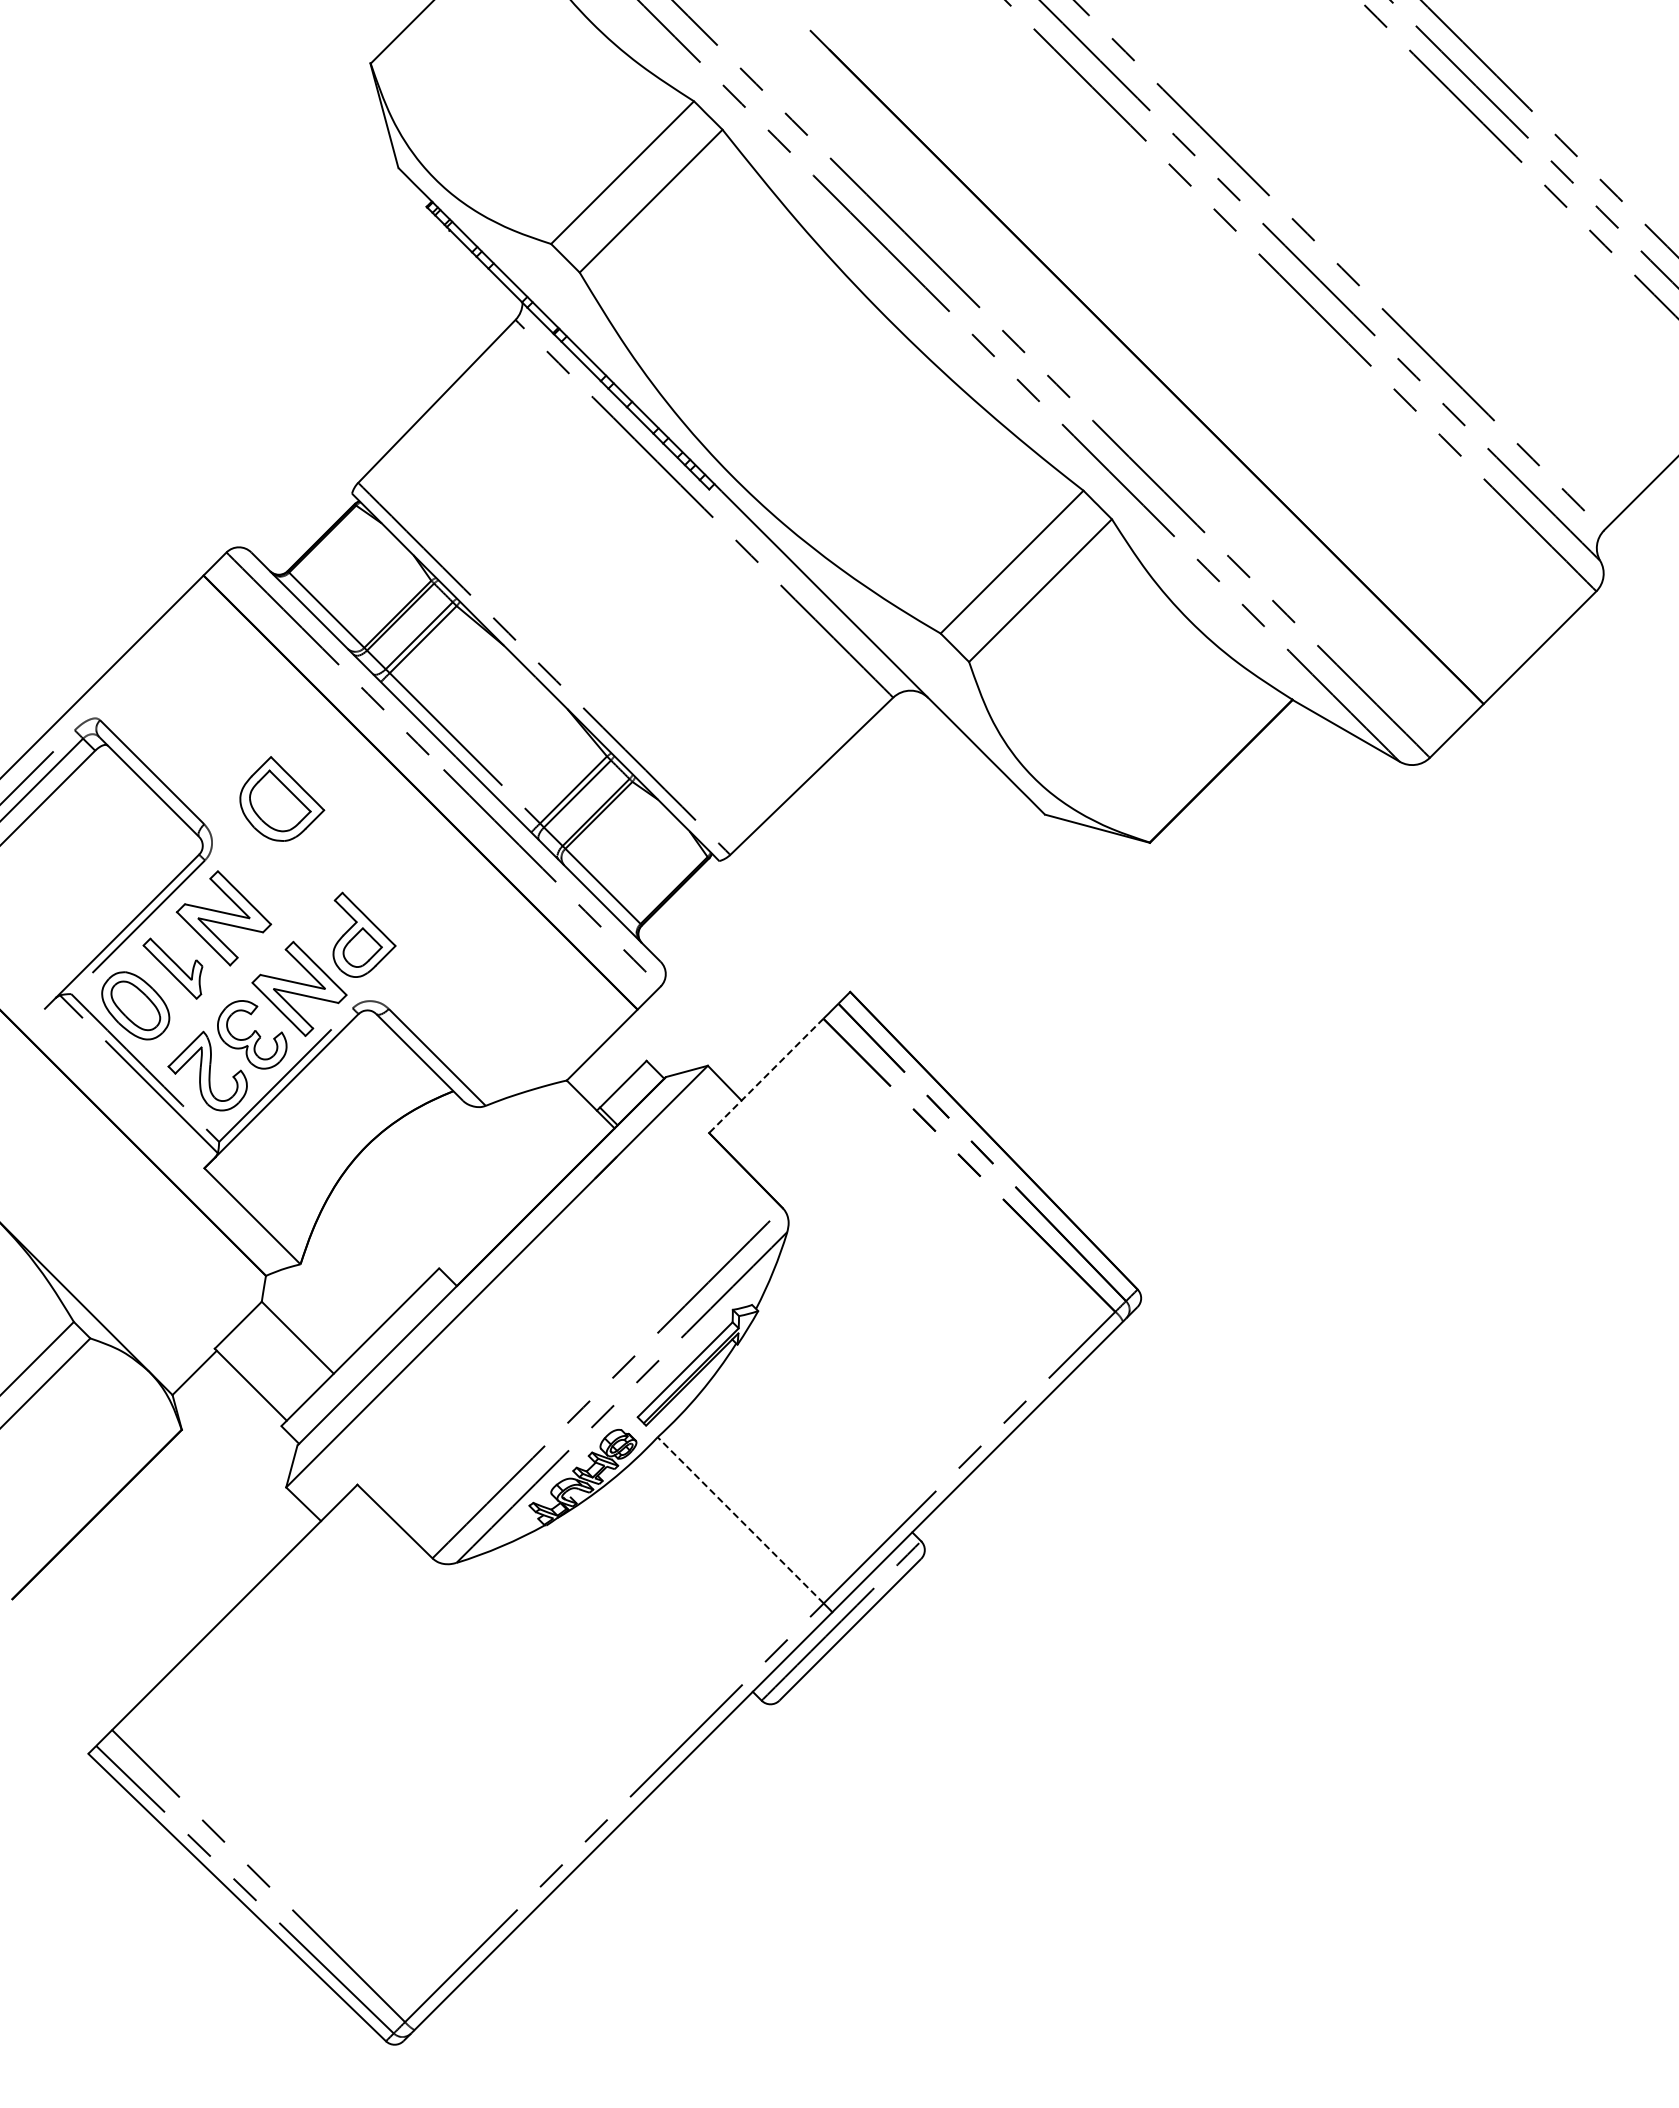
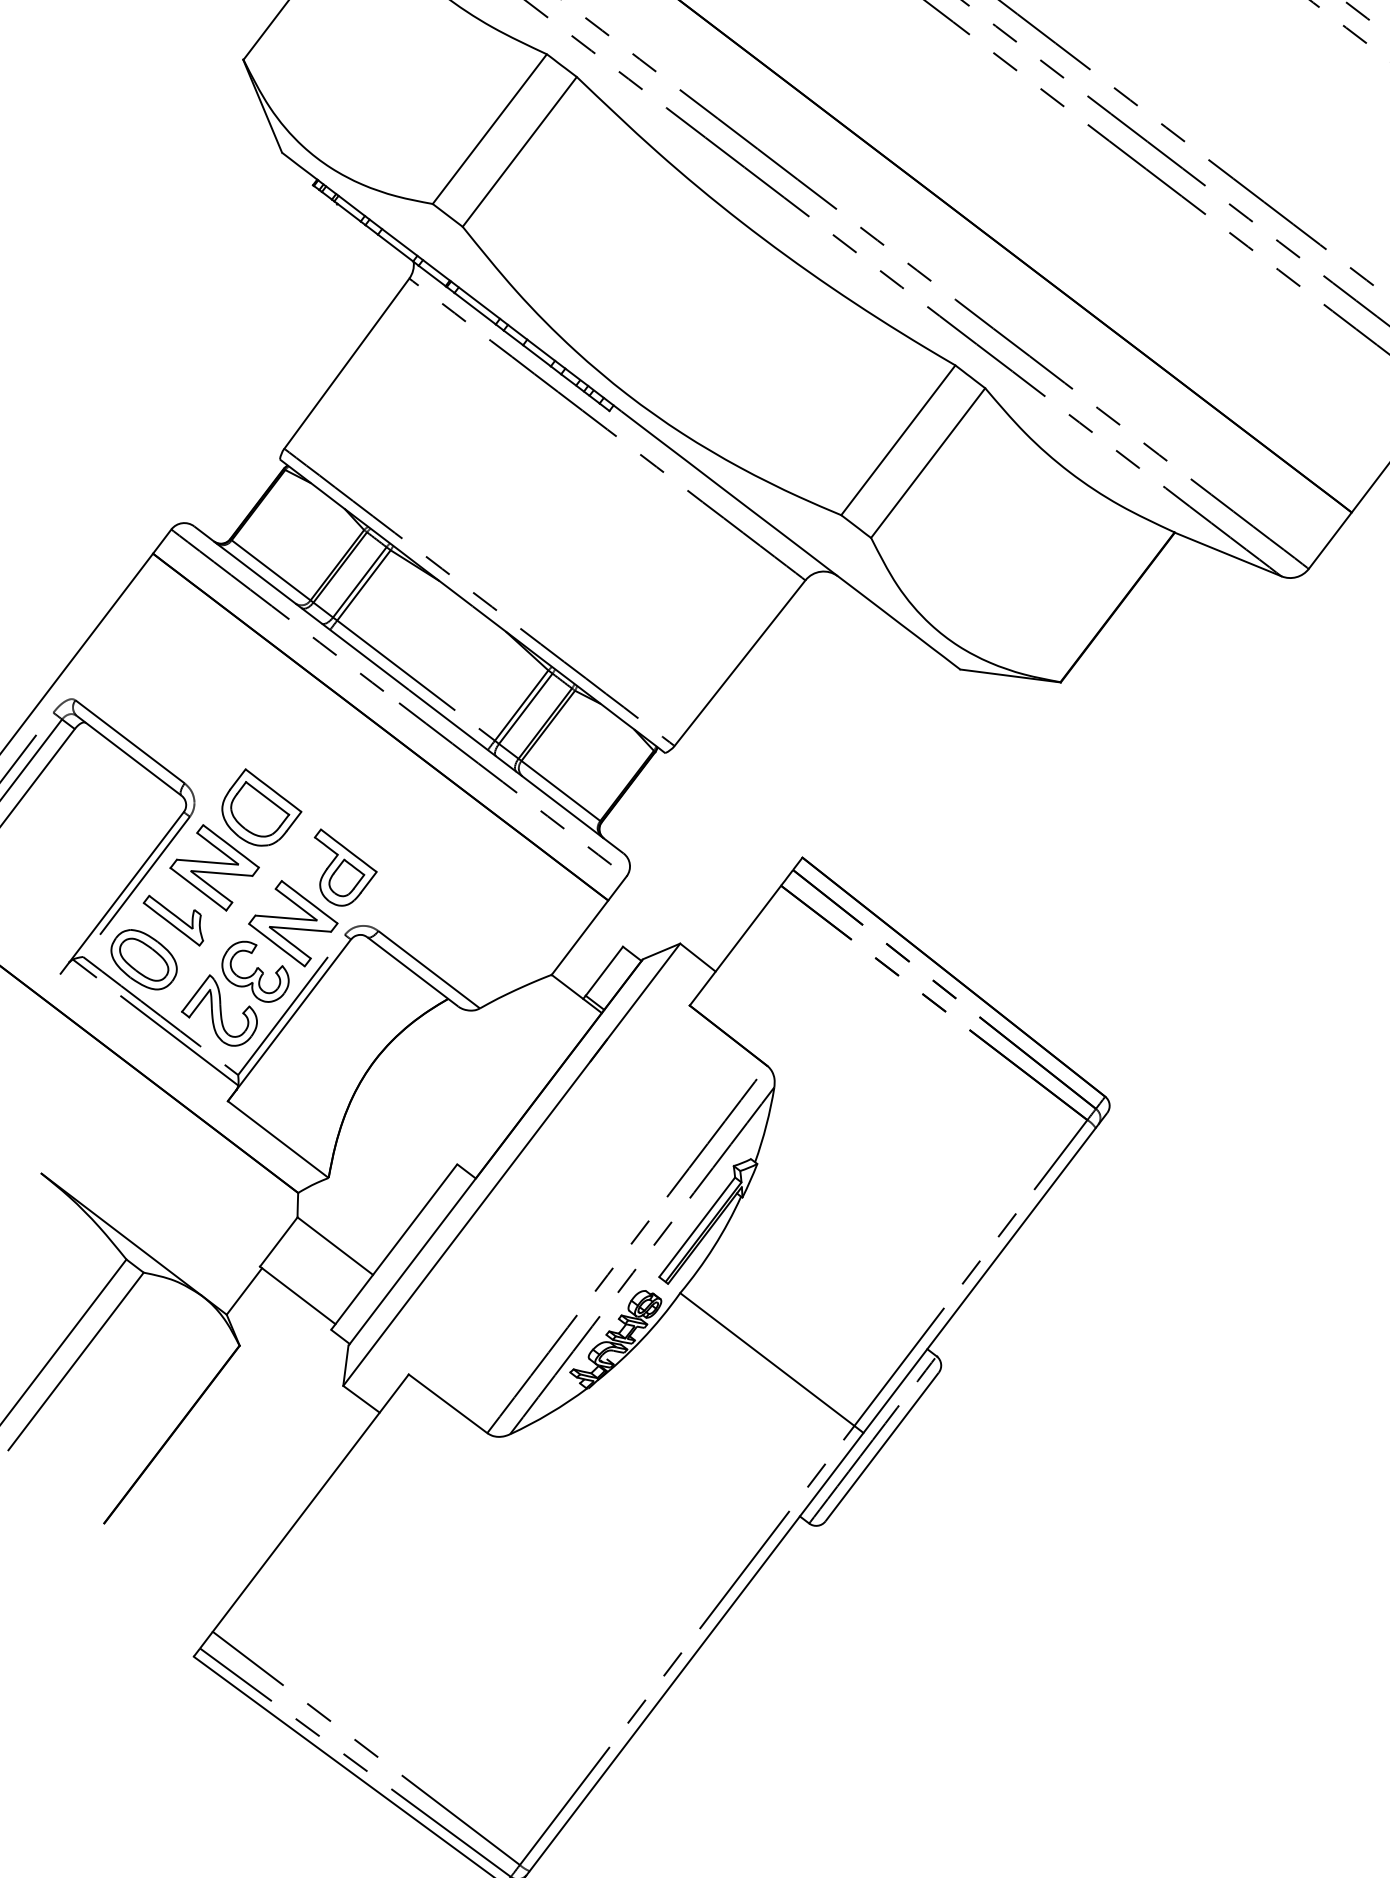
part: (282, 798) -> (261, 806), moved
line: (766, 1075) -> (735, 945), dashed -> solid
line: (740, 1520) -> (767, 1359), dashed -> solid

